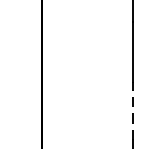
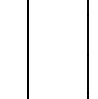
line: (133, 110) -> (88, 73), dashed -> solid

